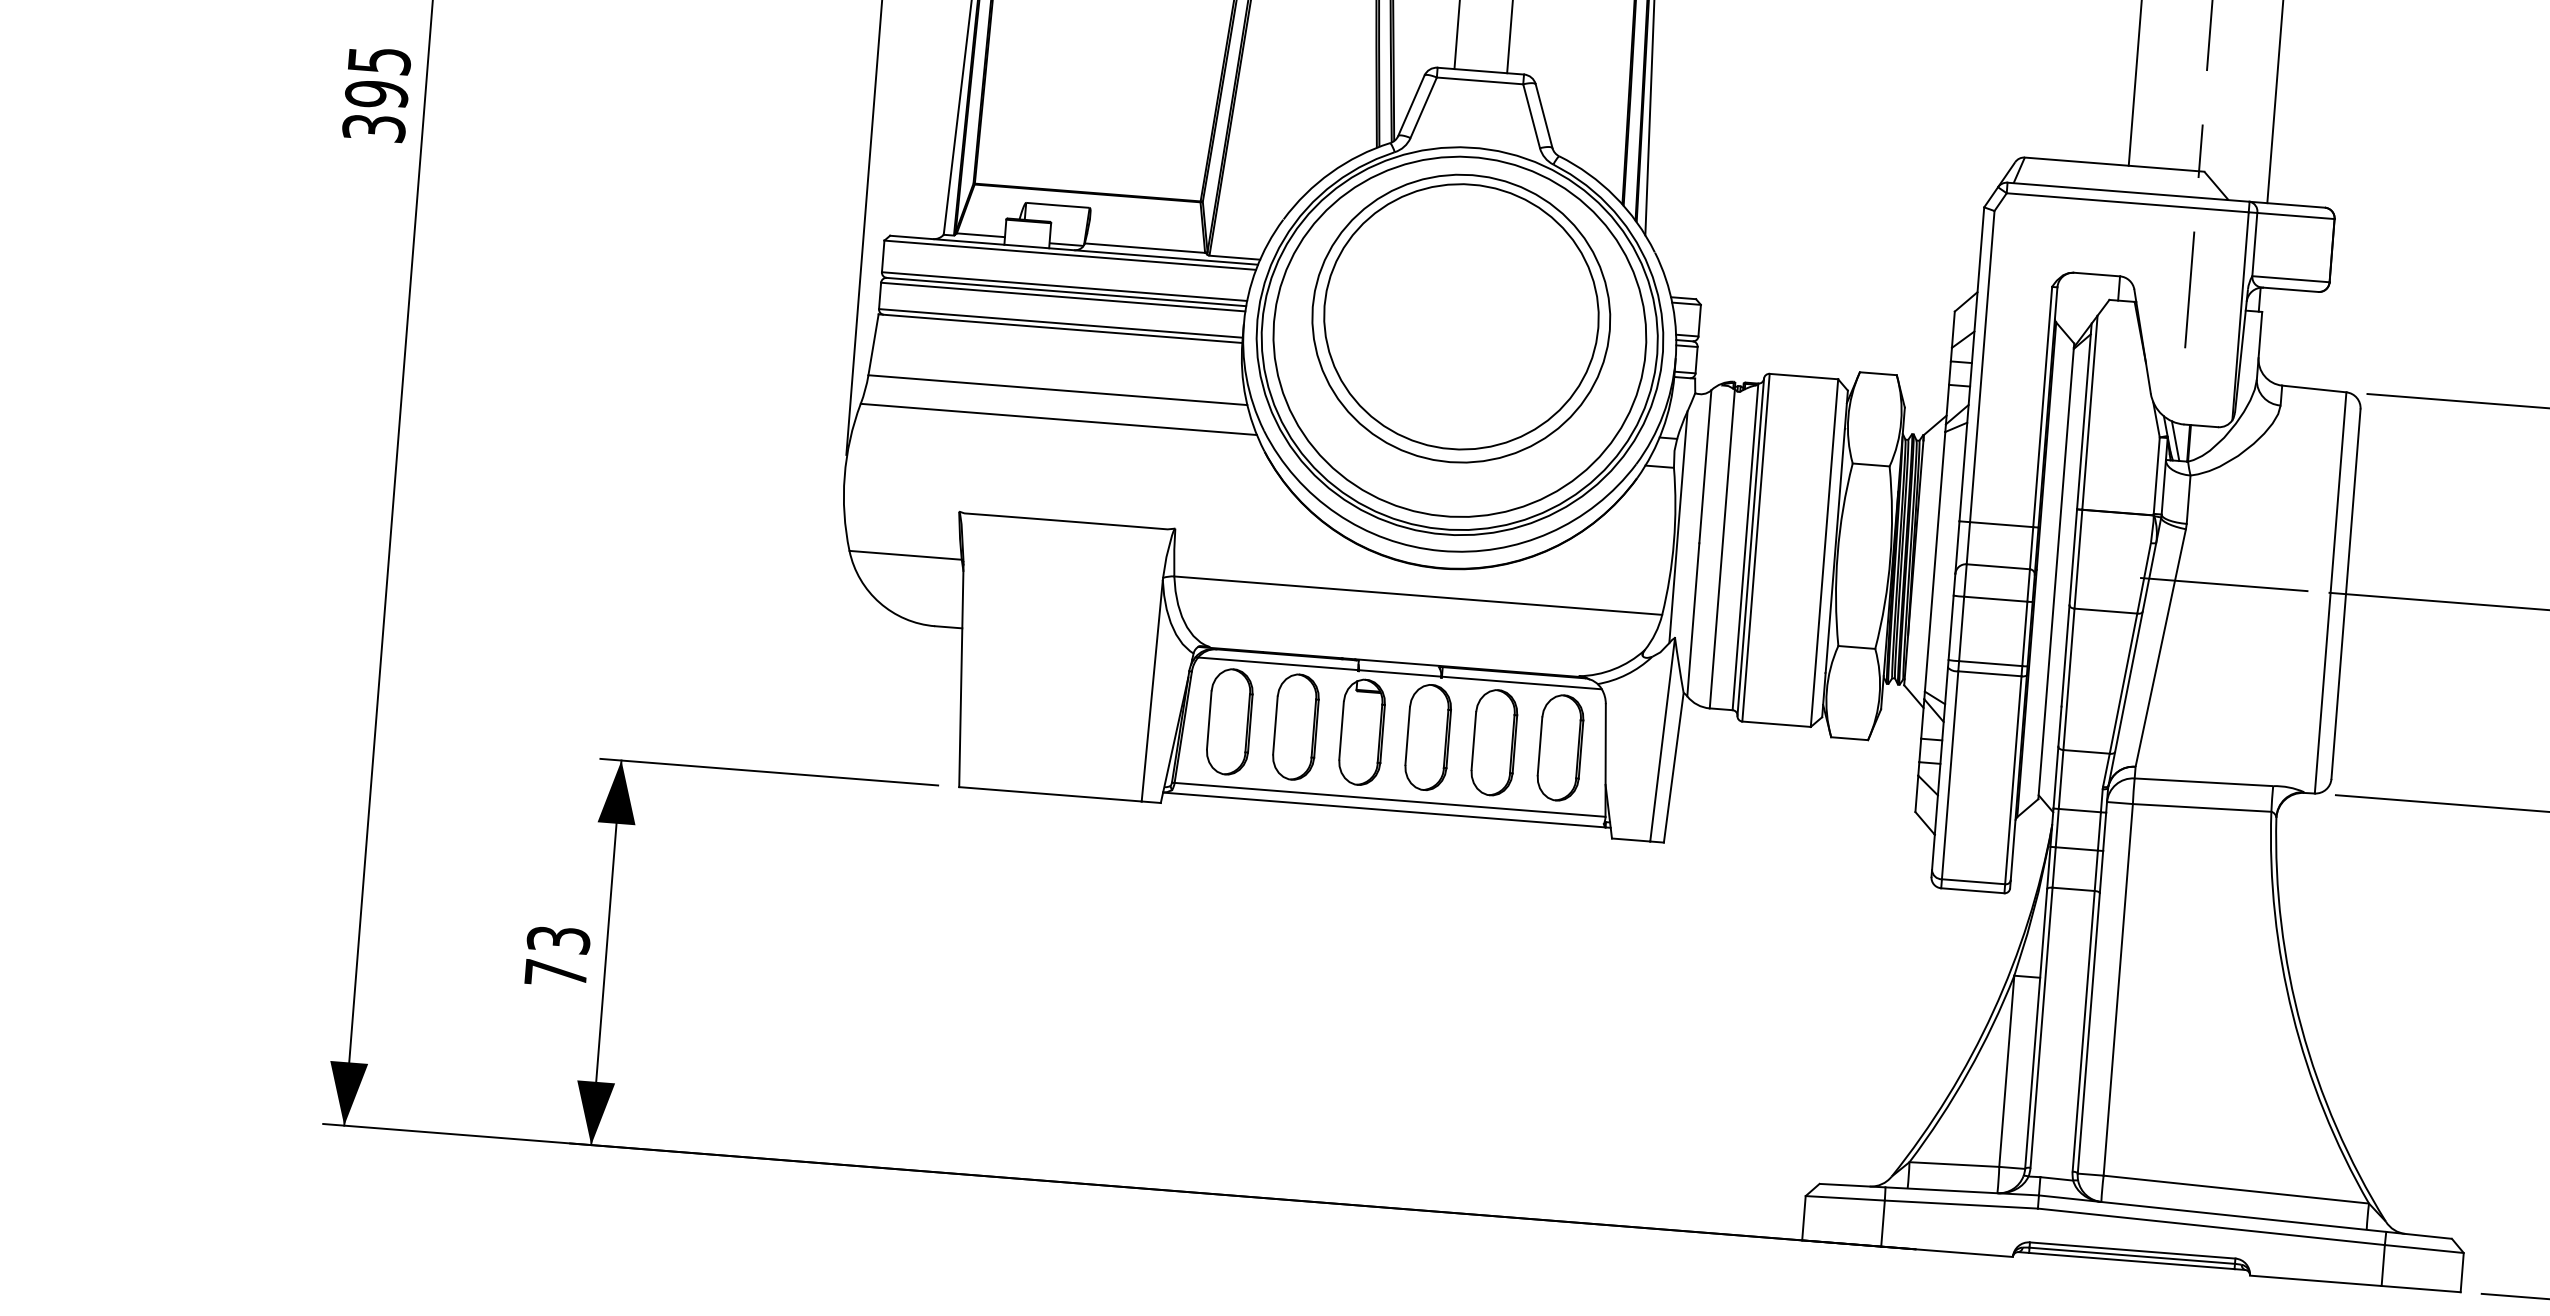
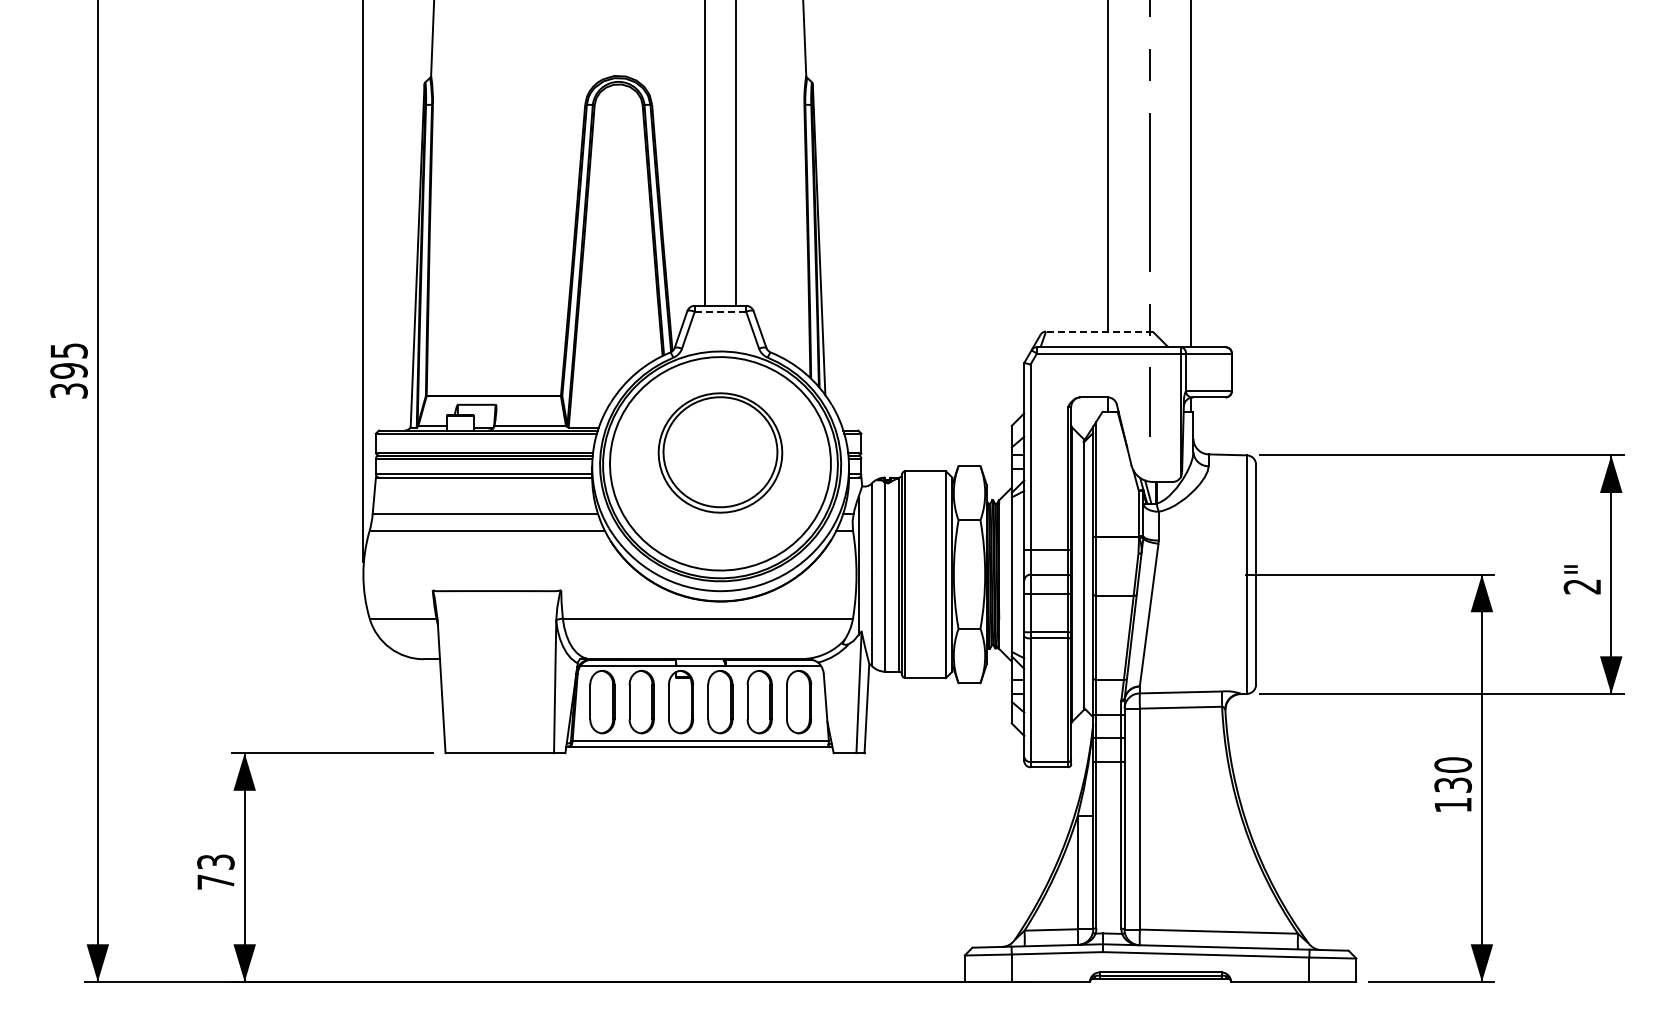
line: (1480, 80) -> (720, 311), solid -> dashed
line: (2113, 164) -> (1098, 331), solid -> dashed
part: (1461, 317) -> (720, 452), size x0.7
line: (2223, 584) -> (1183, 574), removed

